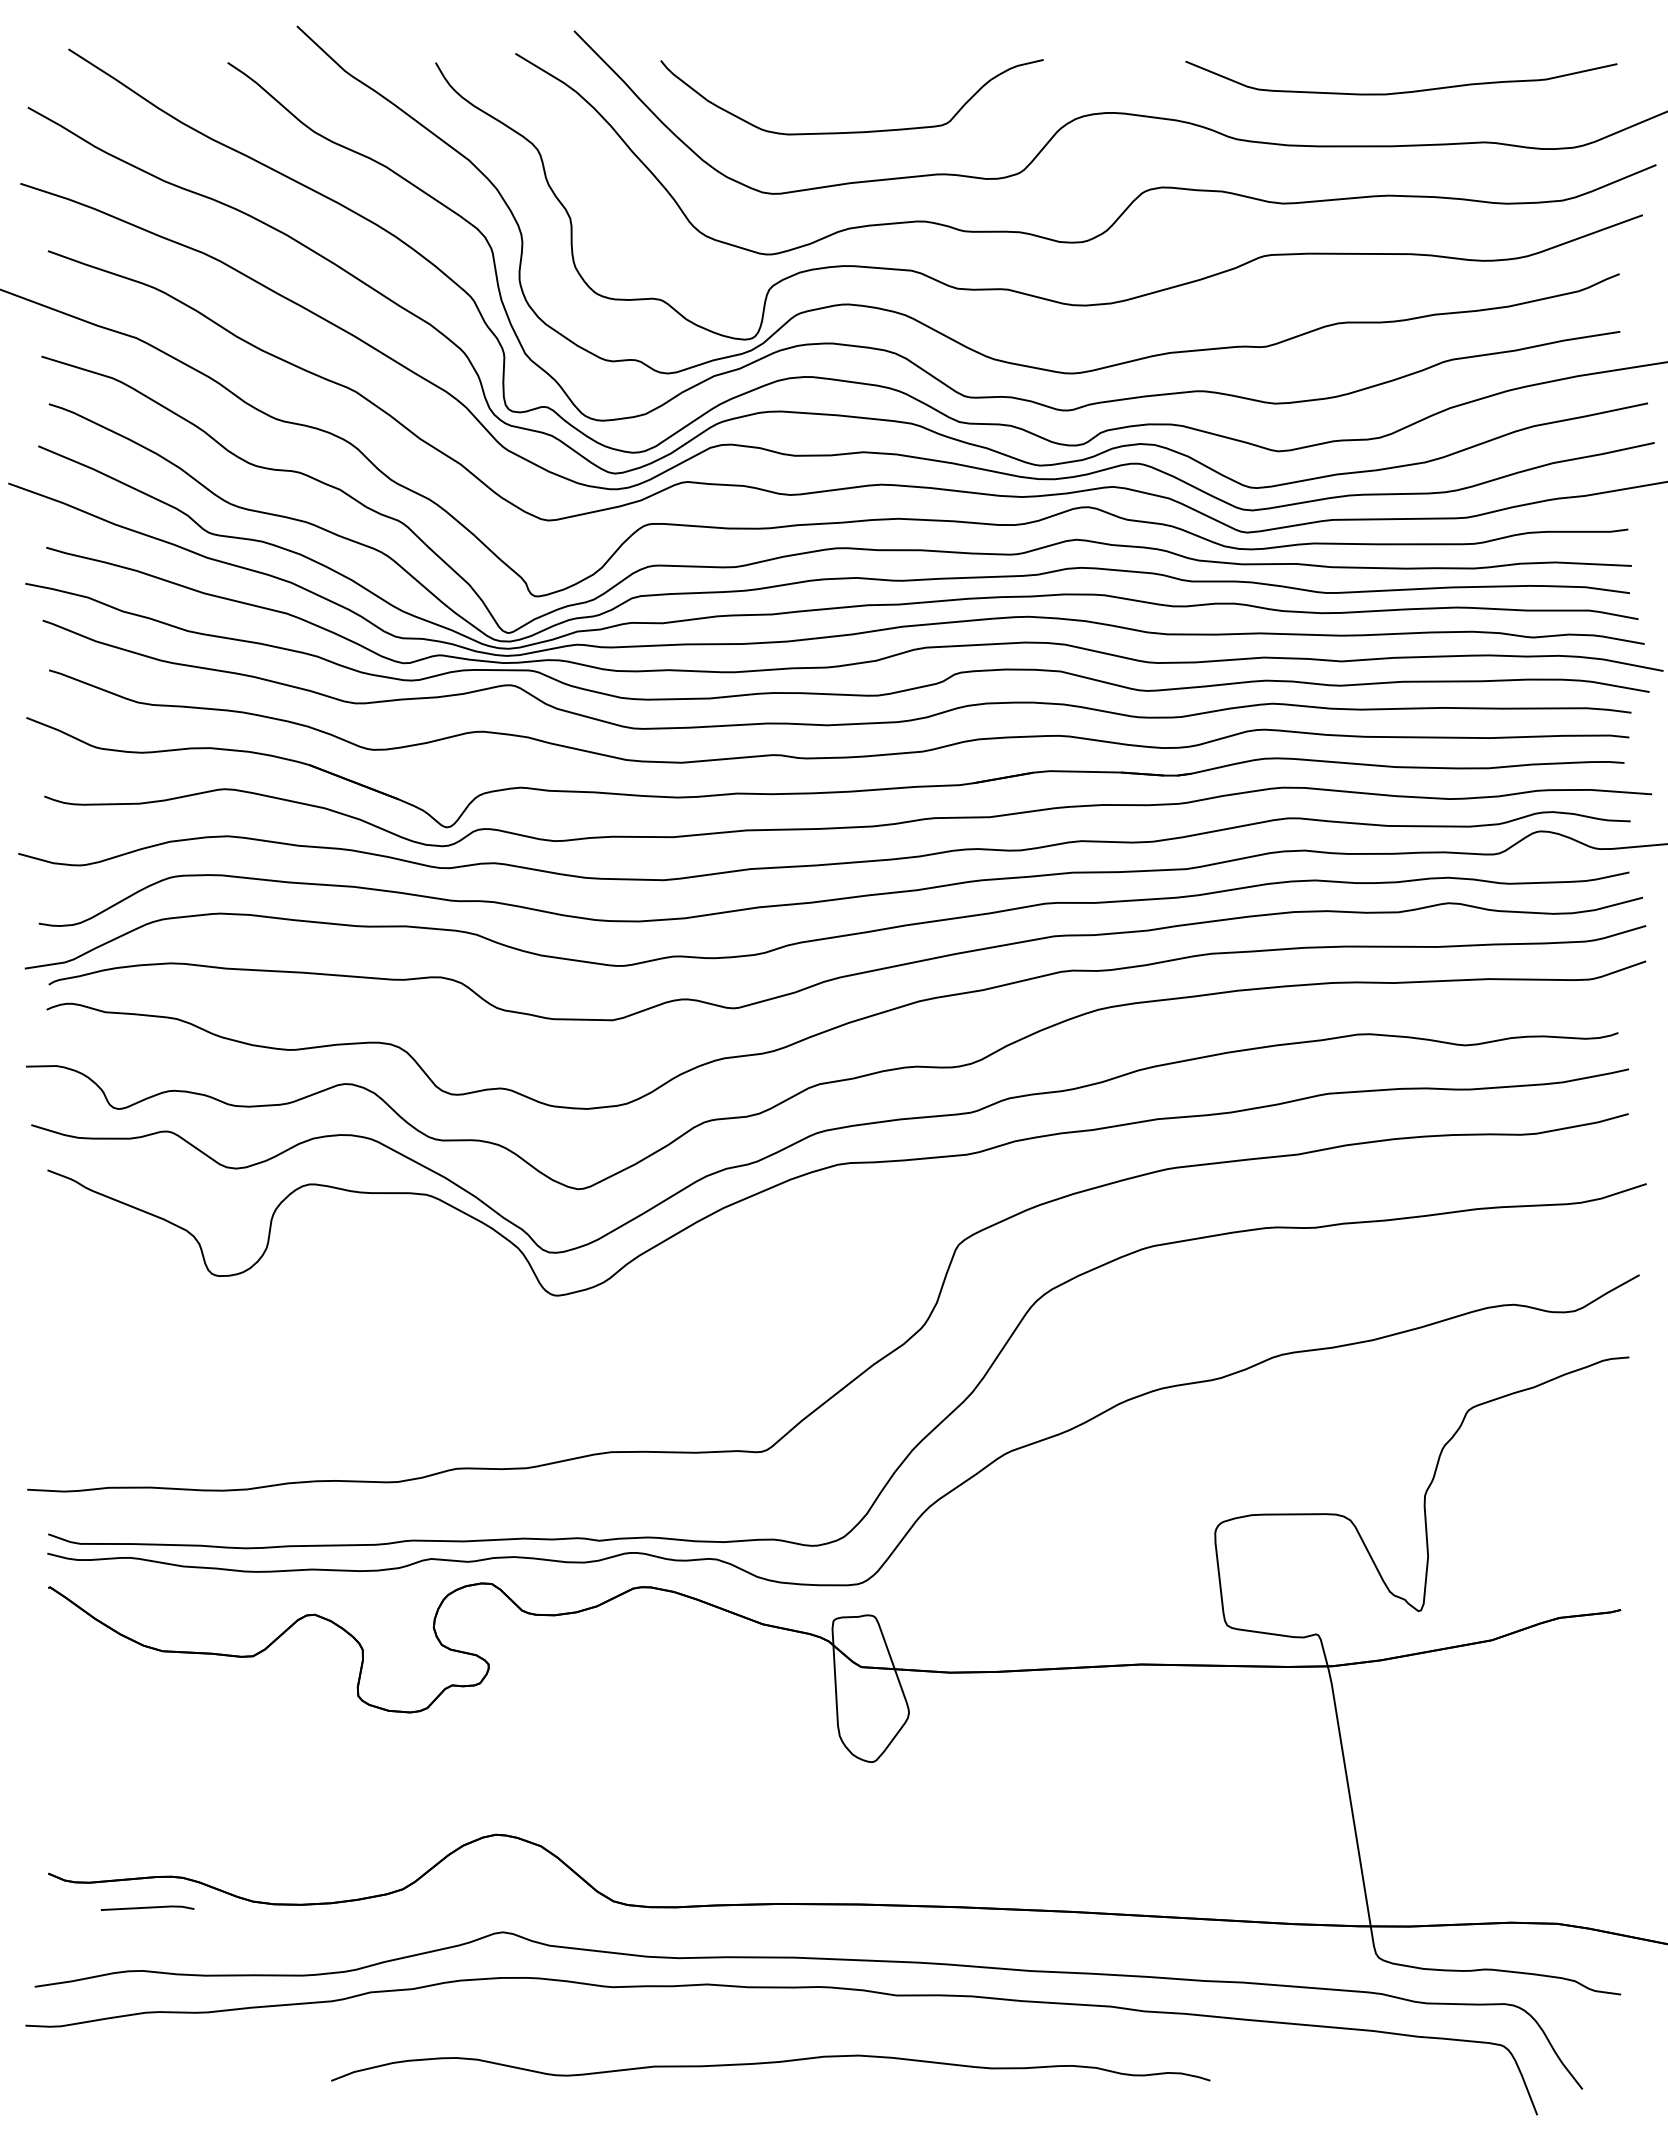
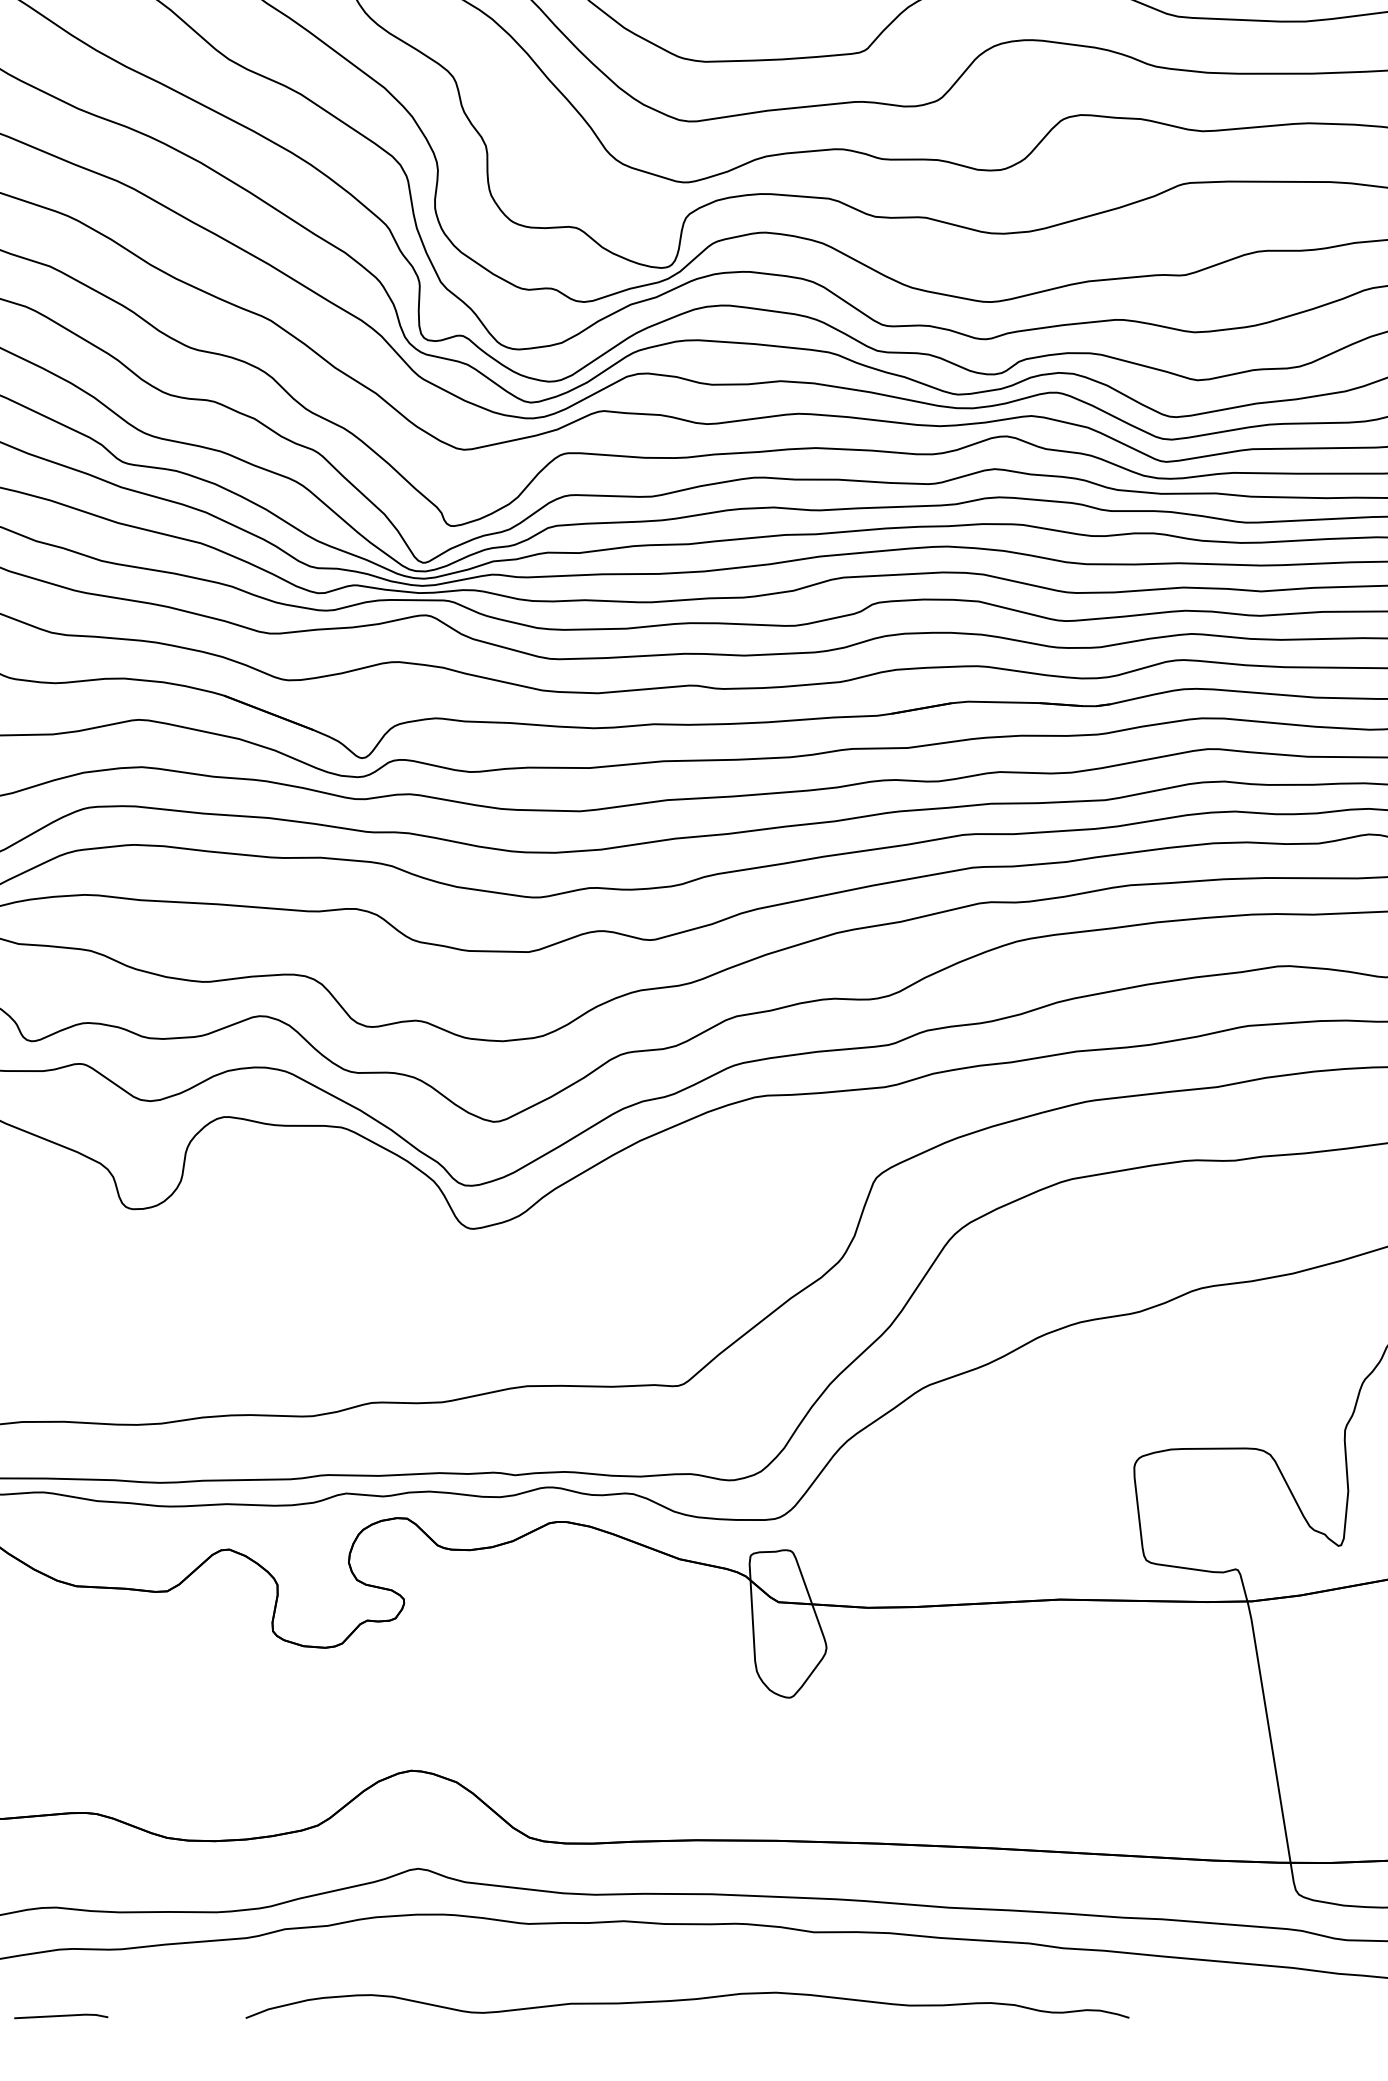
line: (147, 1907) -> (61, 2015), moved

